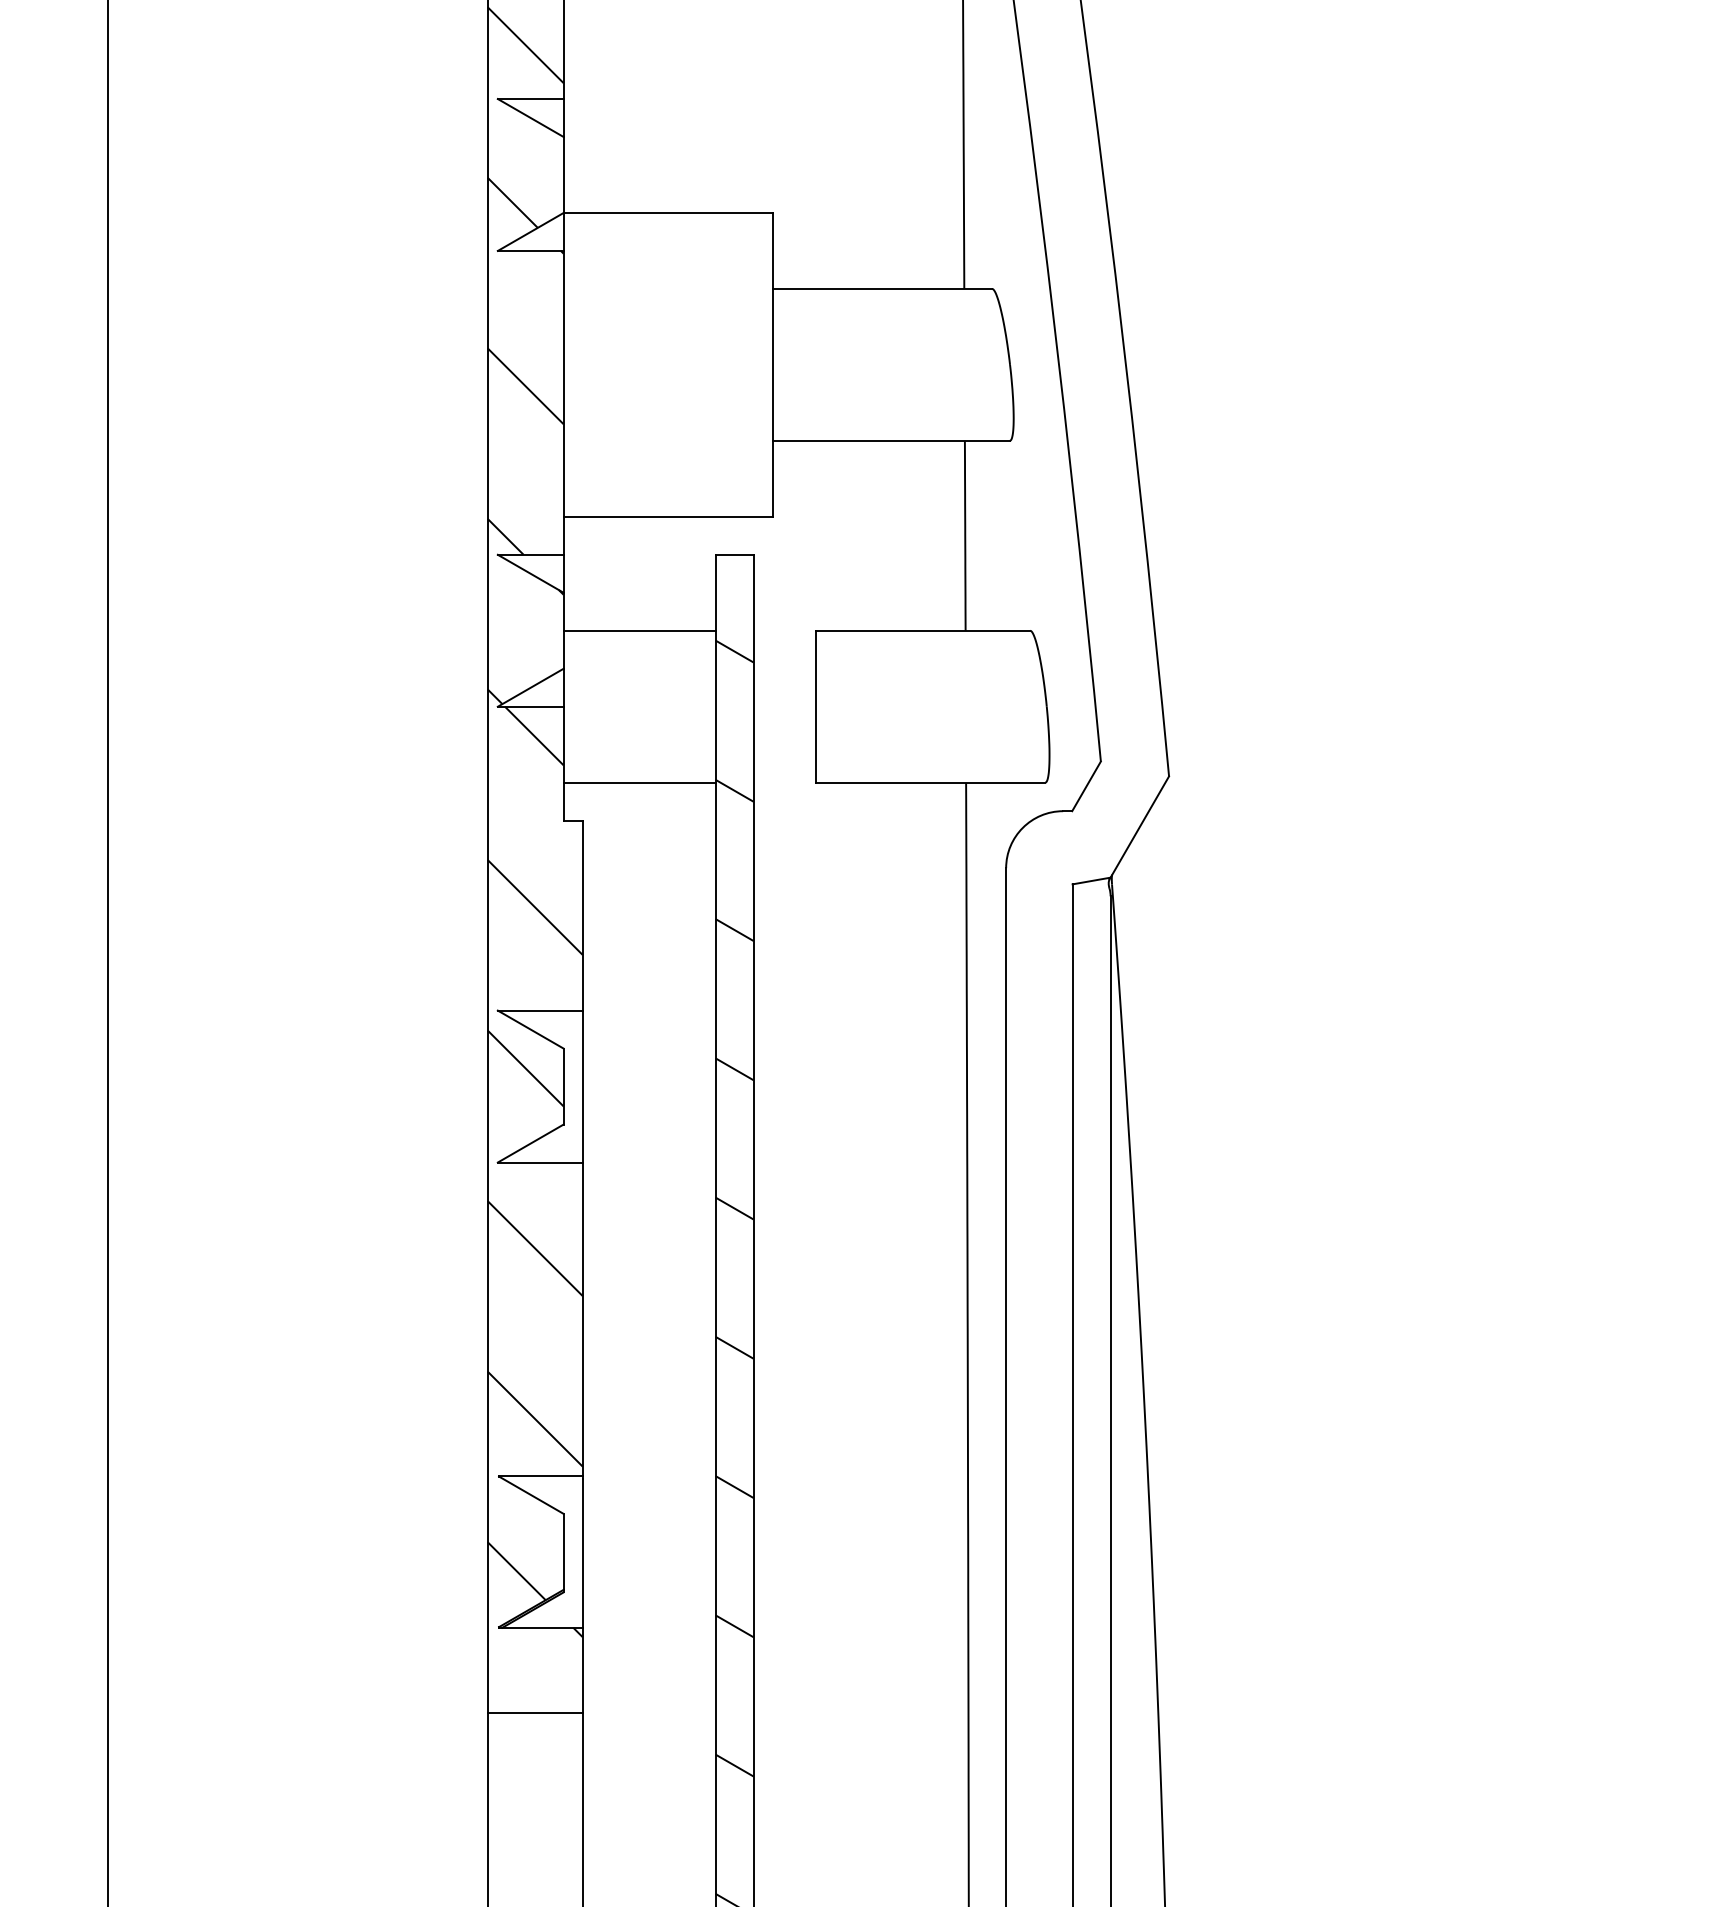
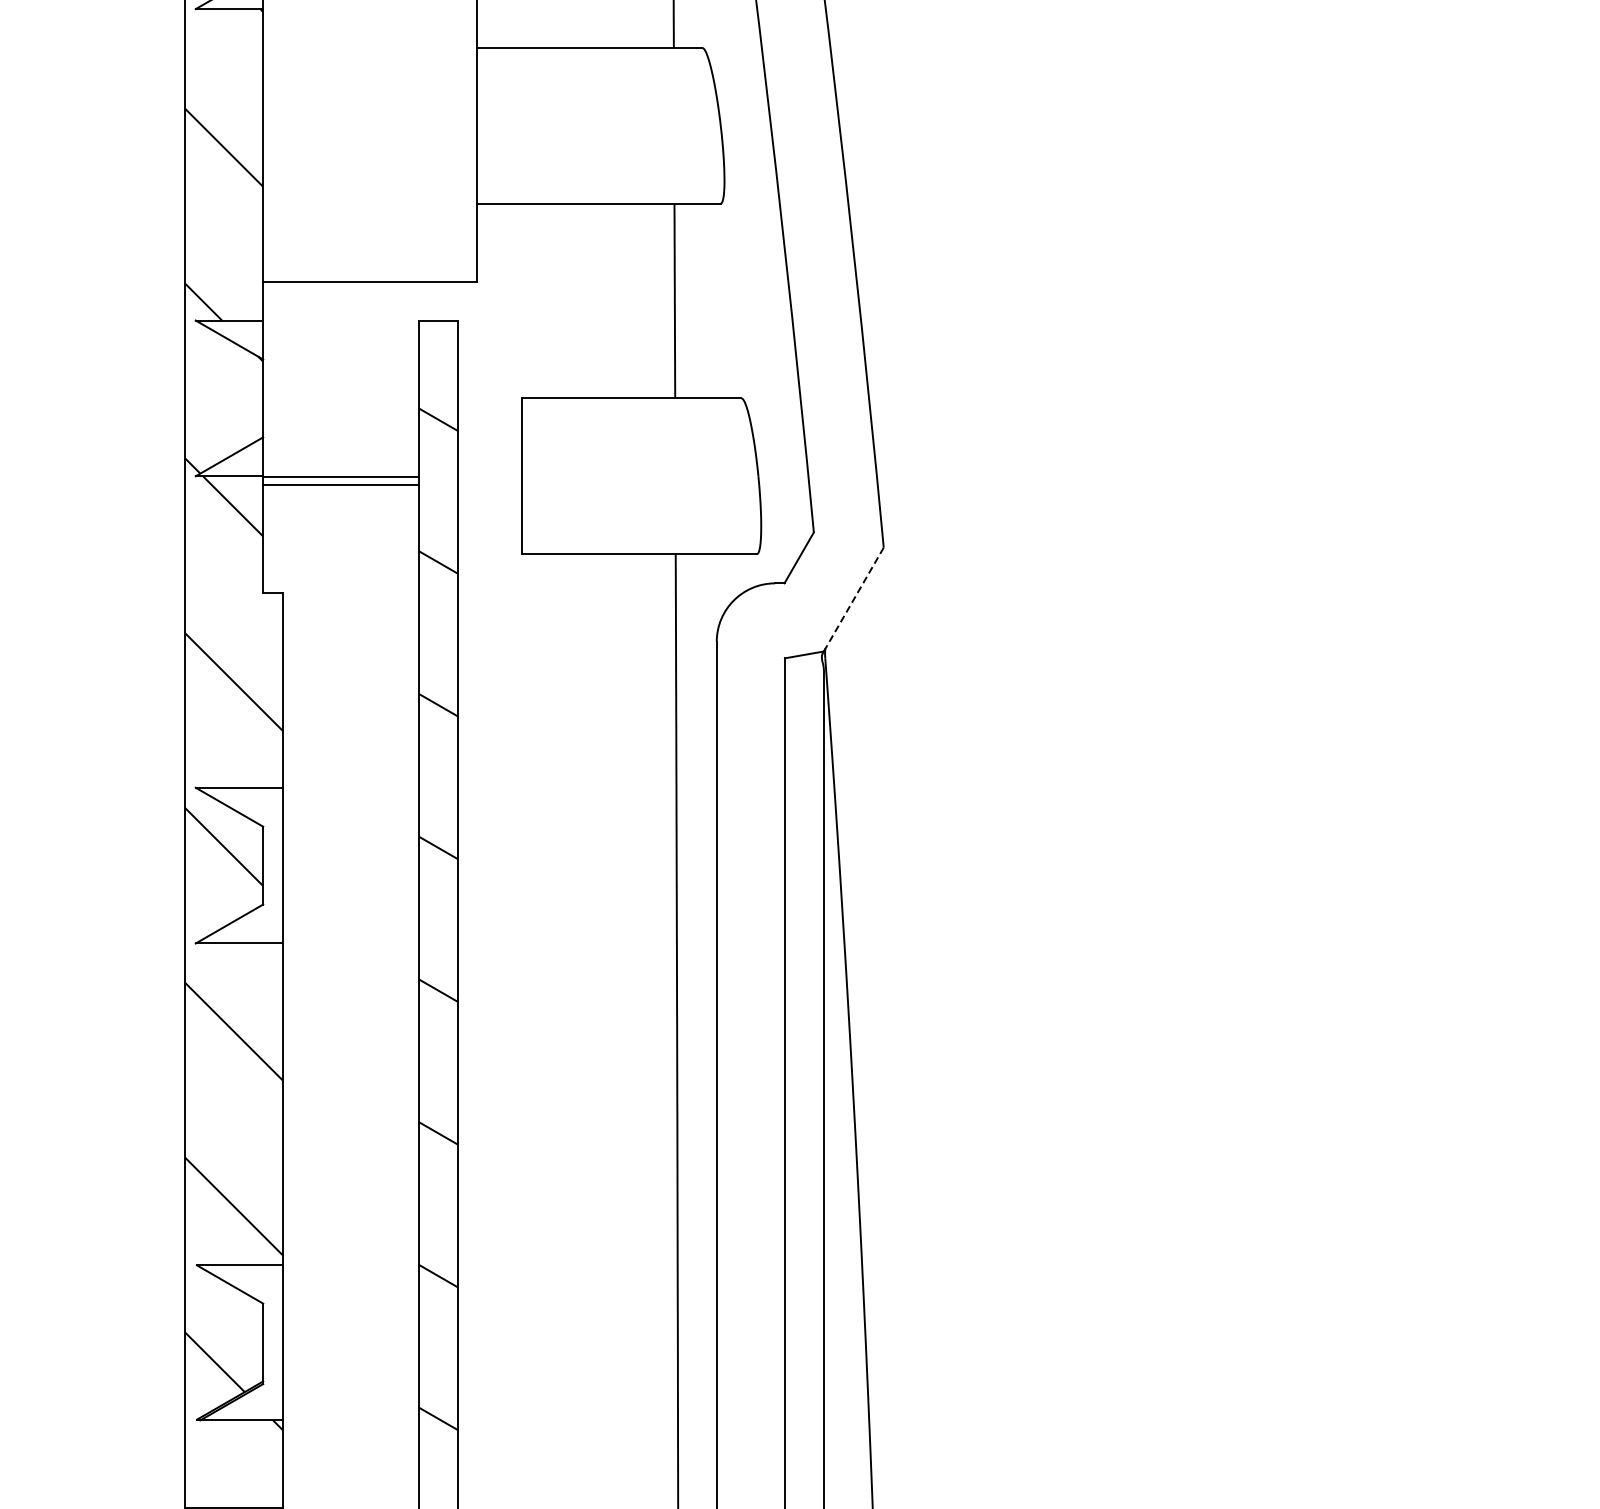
line: (639, 630) -> (340, 477), moved
line: (639, 782) -> (340, 485), moved
line: (1140, 826) -> (854, 599), solid -> dashed

